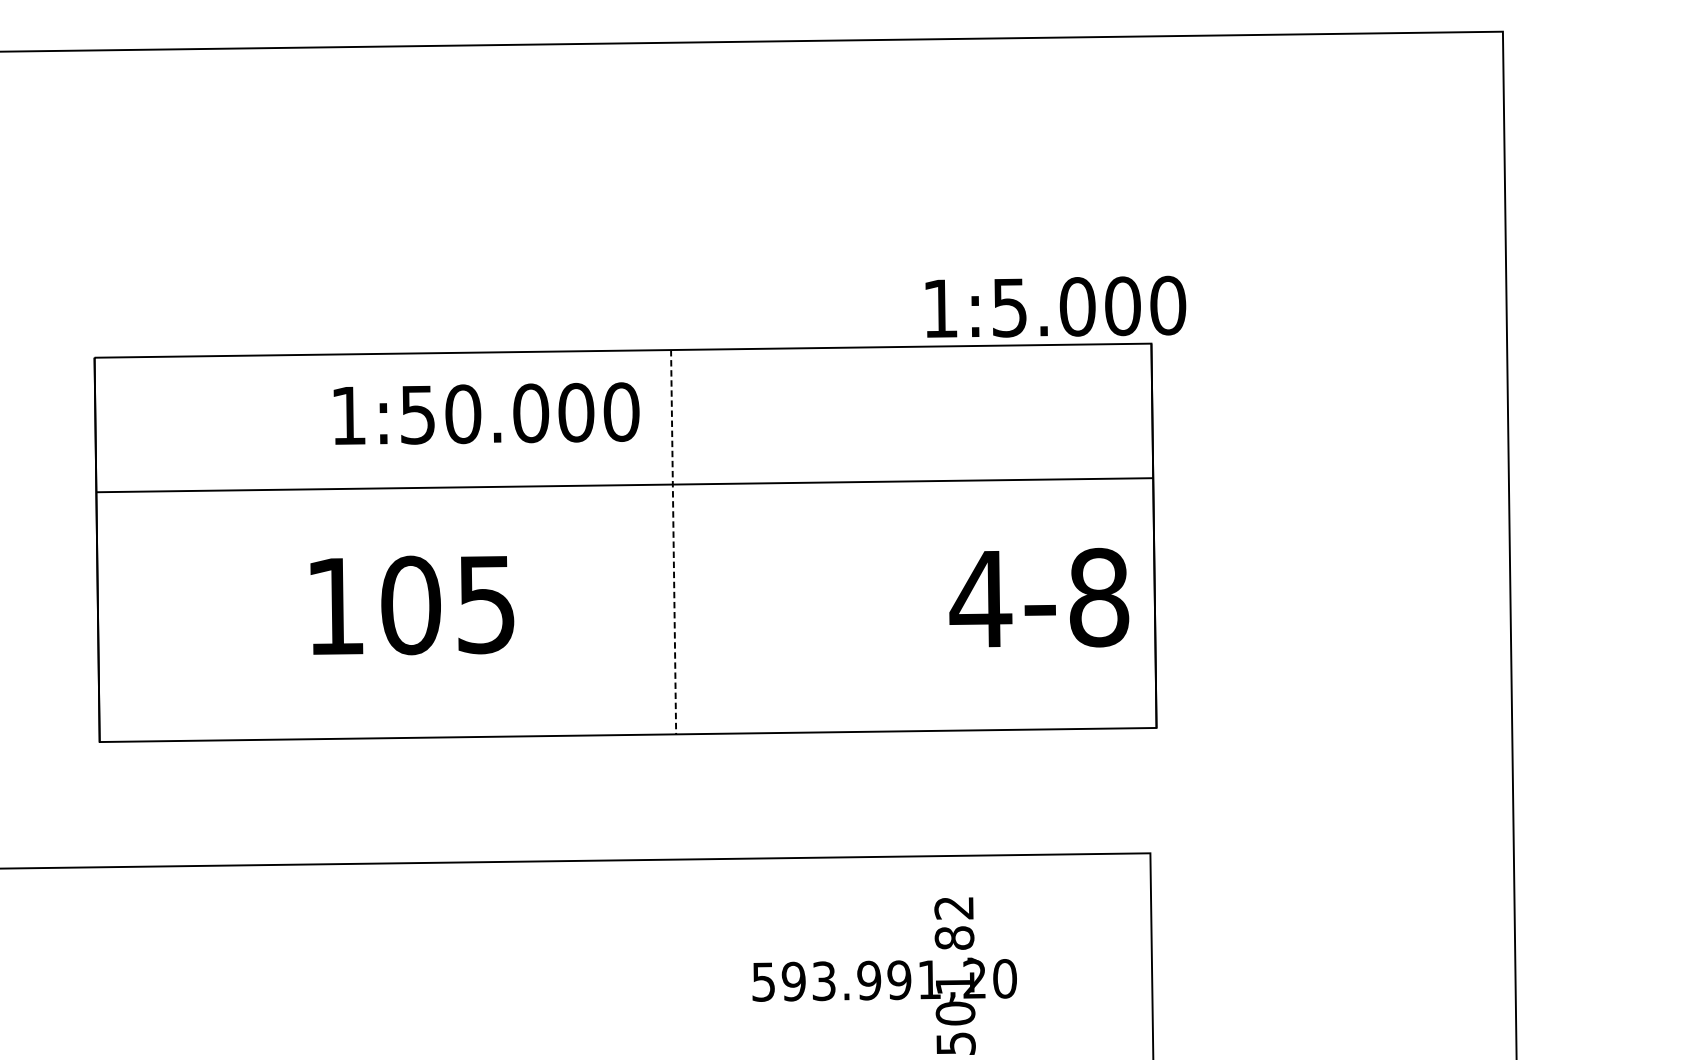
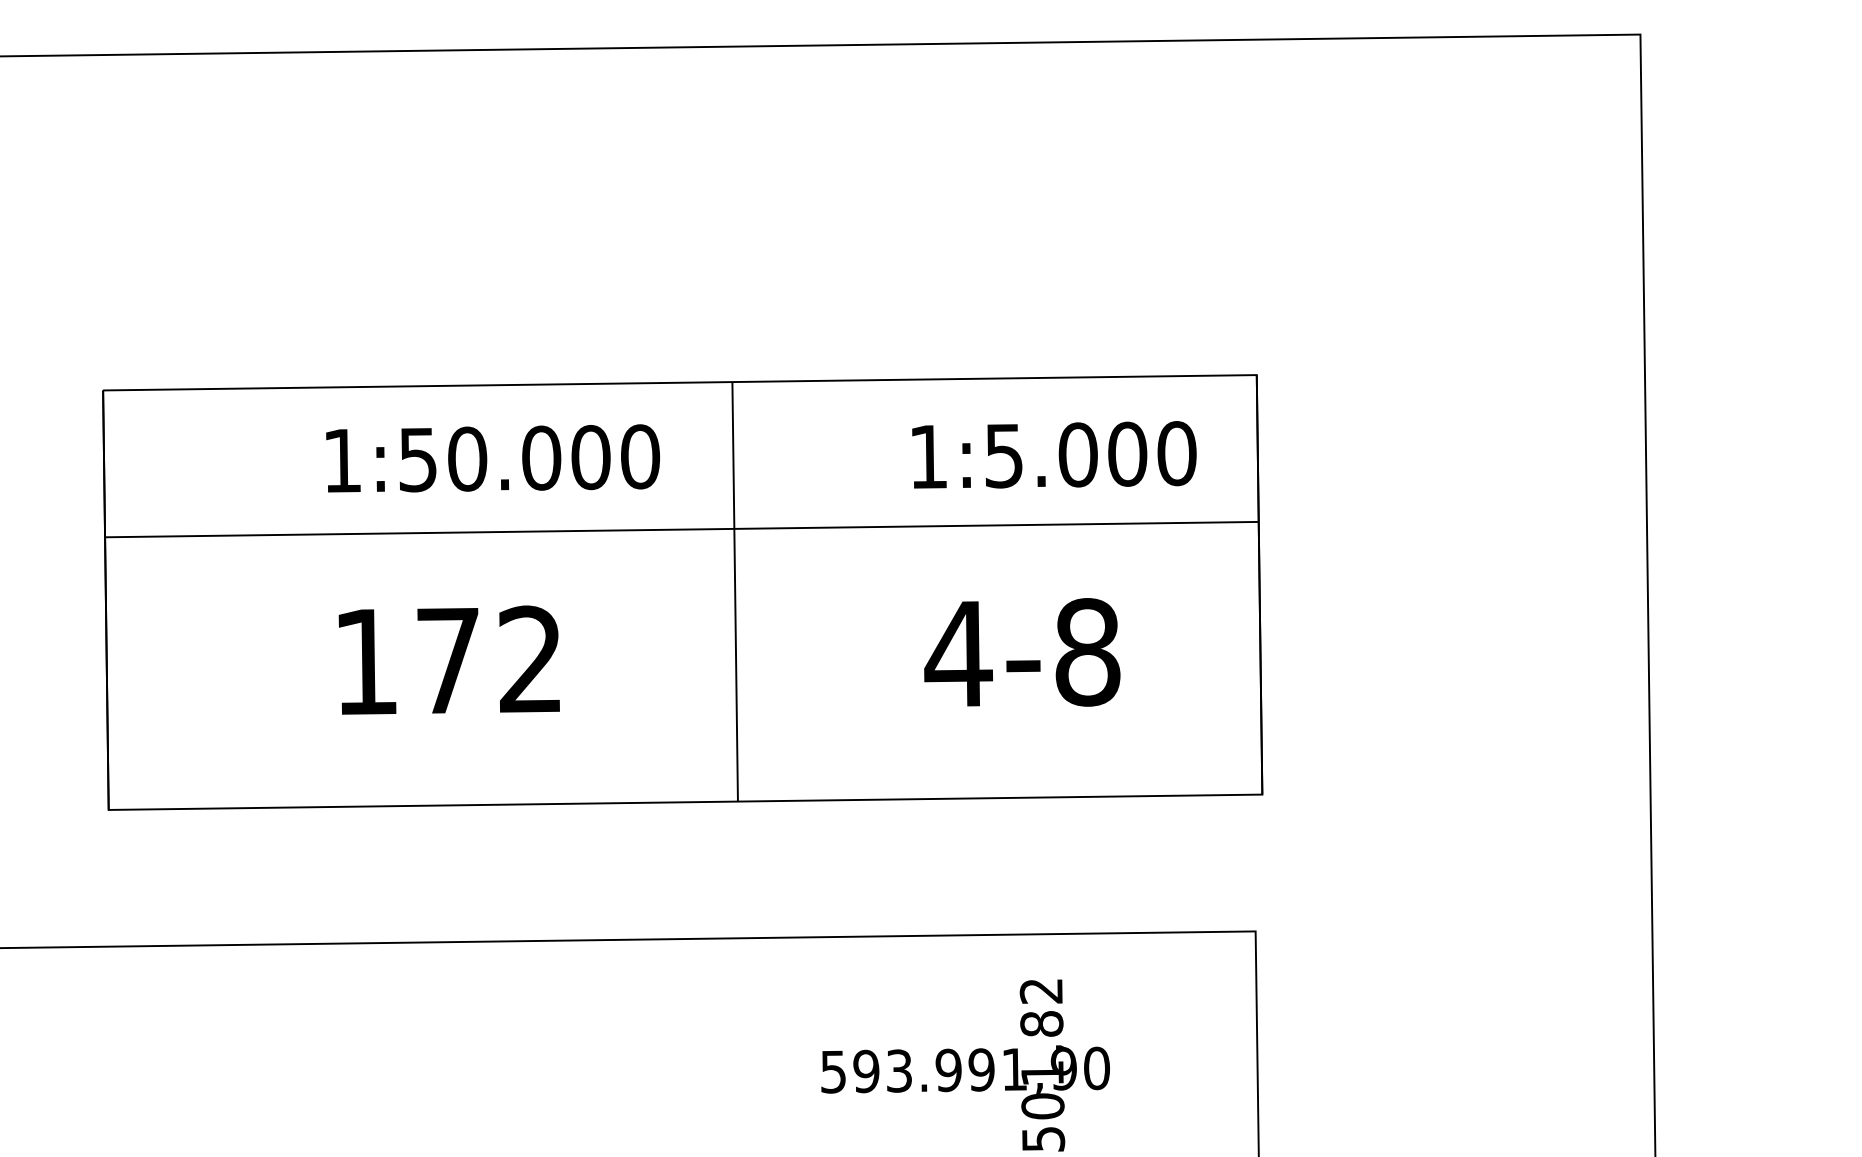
text: (1055, 306) -> (1054, 454), moved
text: (486, 413) -> (492, 458), moved
line: (673, 541) -> (735, 591), dashed -> solid
text: (1039, 597) -> (1022, 652), moved
text: (447, 605) -> (488, 660), 105 -> 172
text: (974, 978) -> (1063, 1068), 593.991,20 -> 593.991,90

